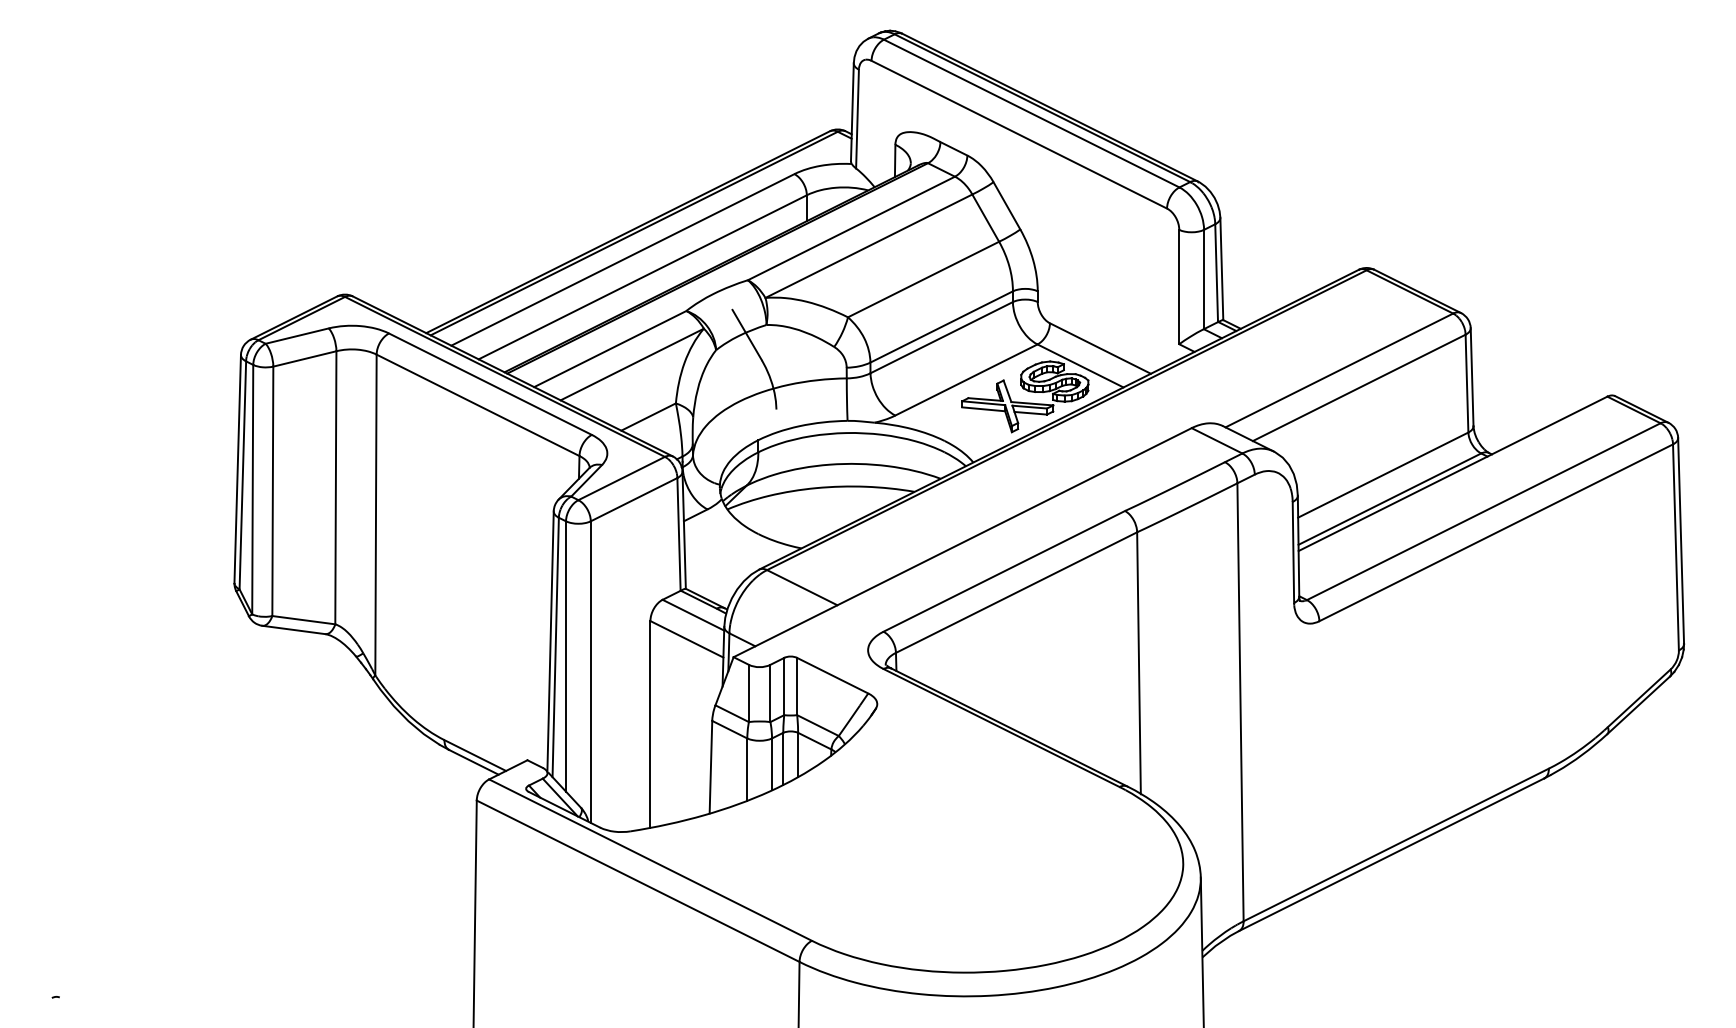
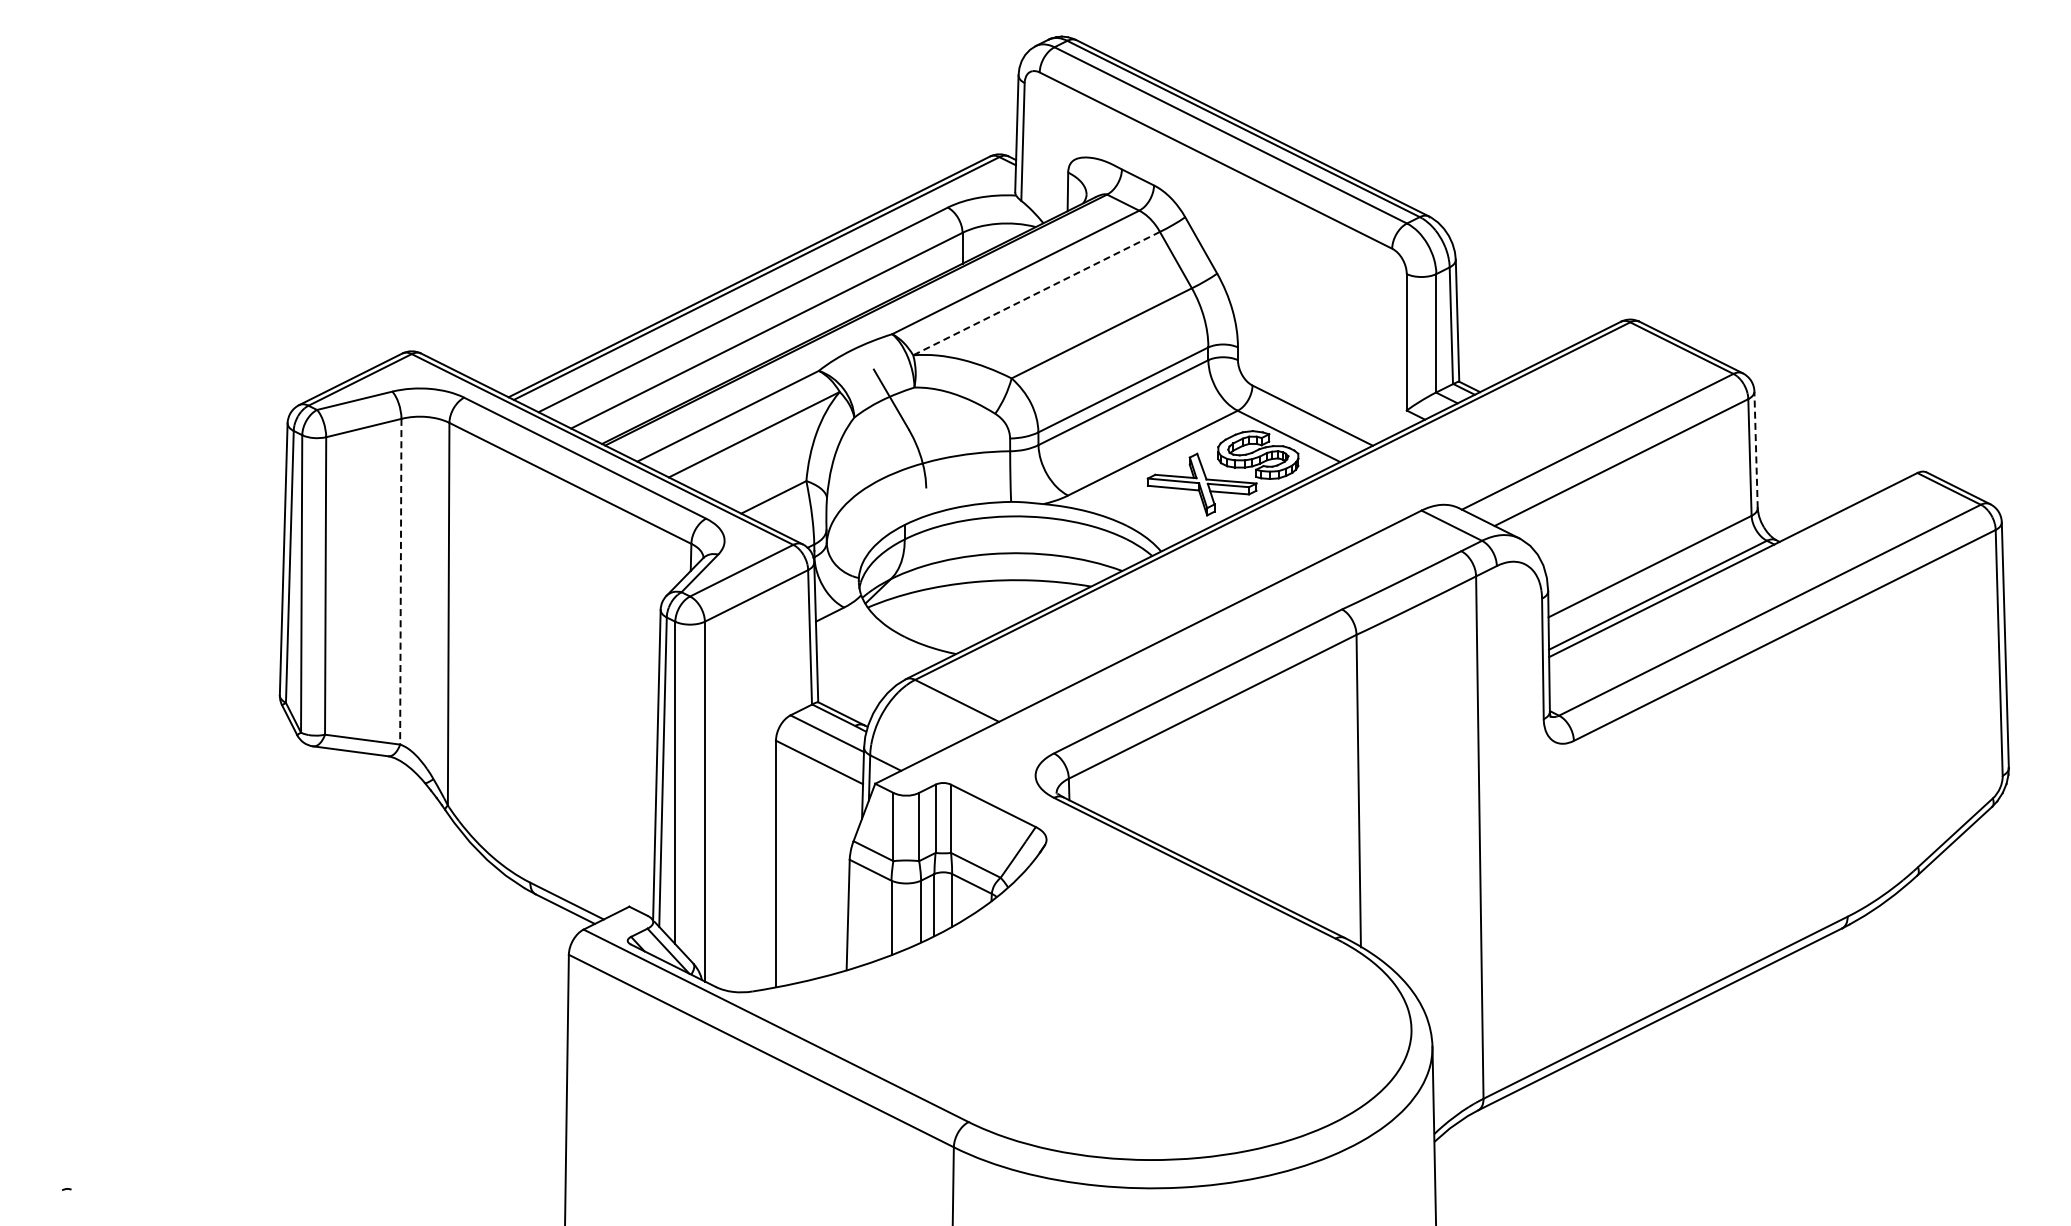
line: (868, 246) -> (1036, 293), solid -> dashed
line: (1472, 376) -> (1756, 449), solid -> dashed
line: (335, 487) -> (400, 581), solid -> dashed

